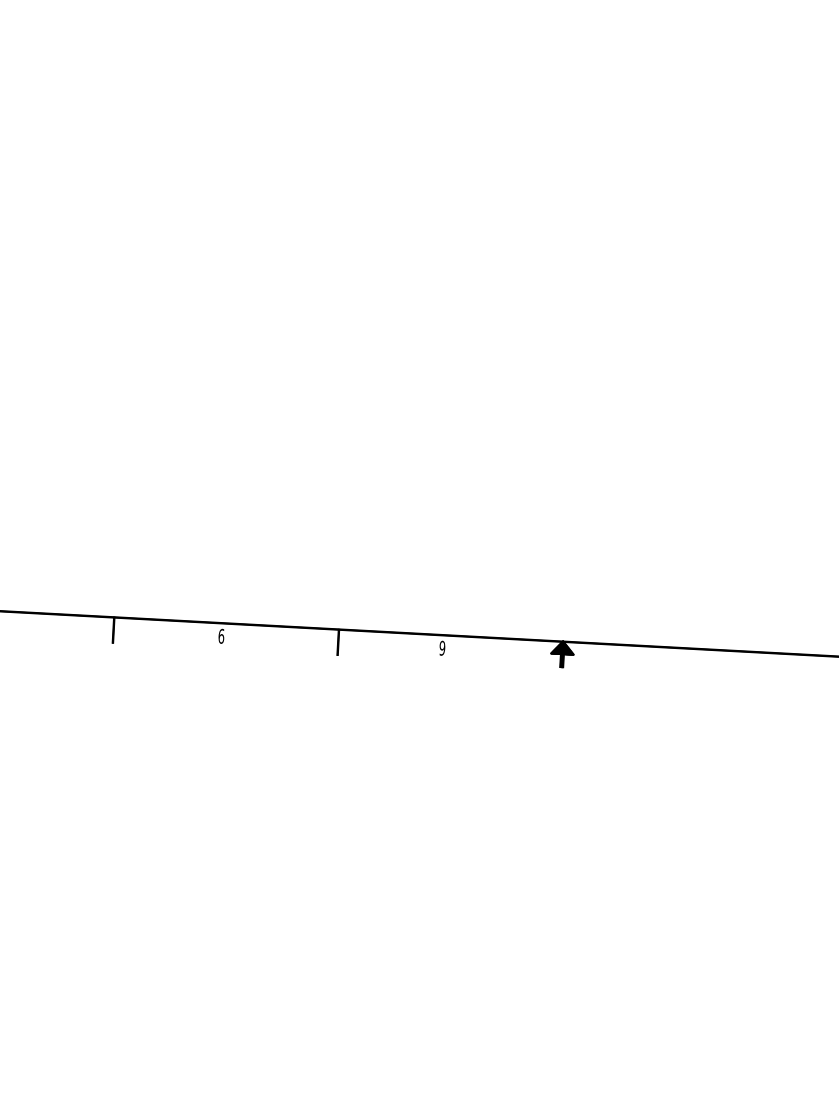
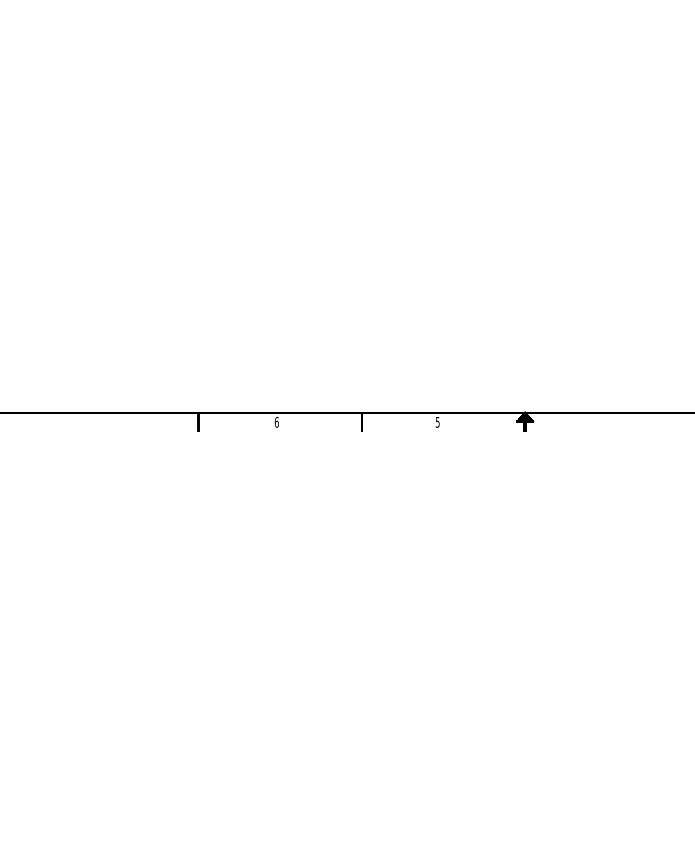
text: (442, 647) -> (437, 421), 9 -> 5

